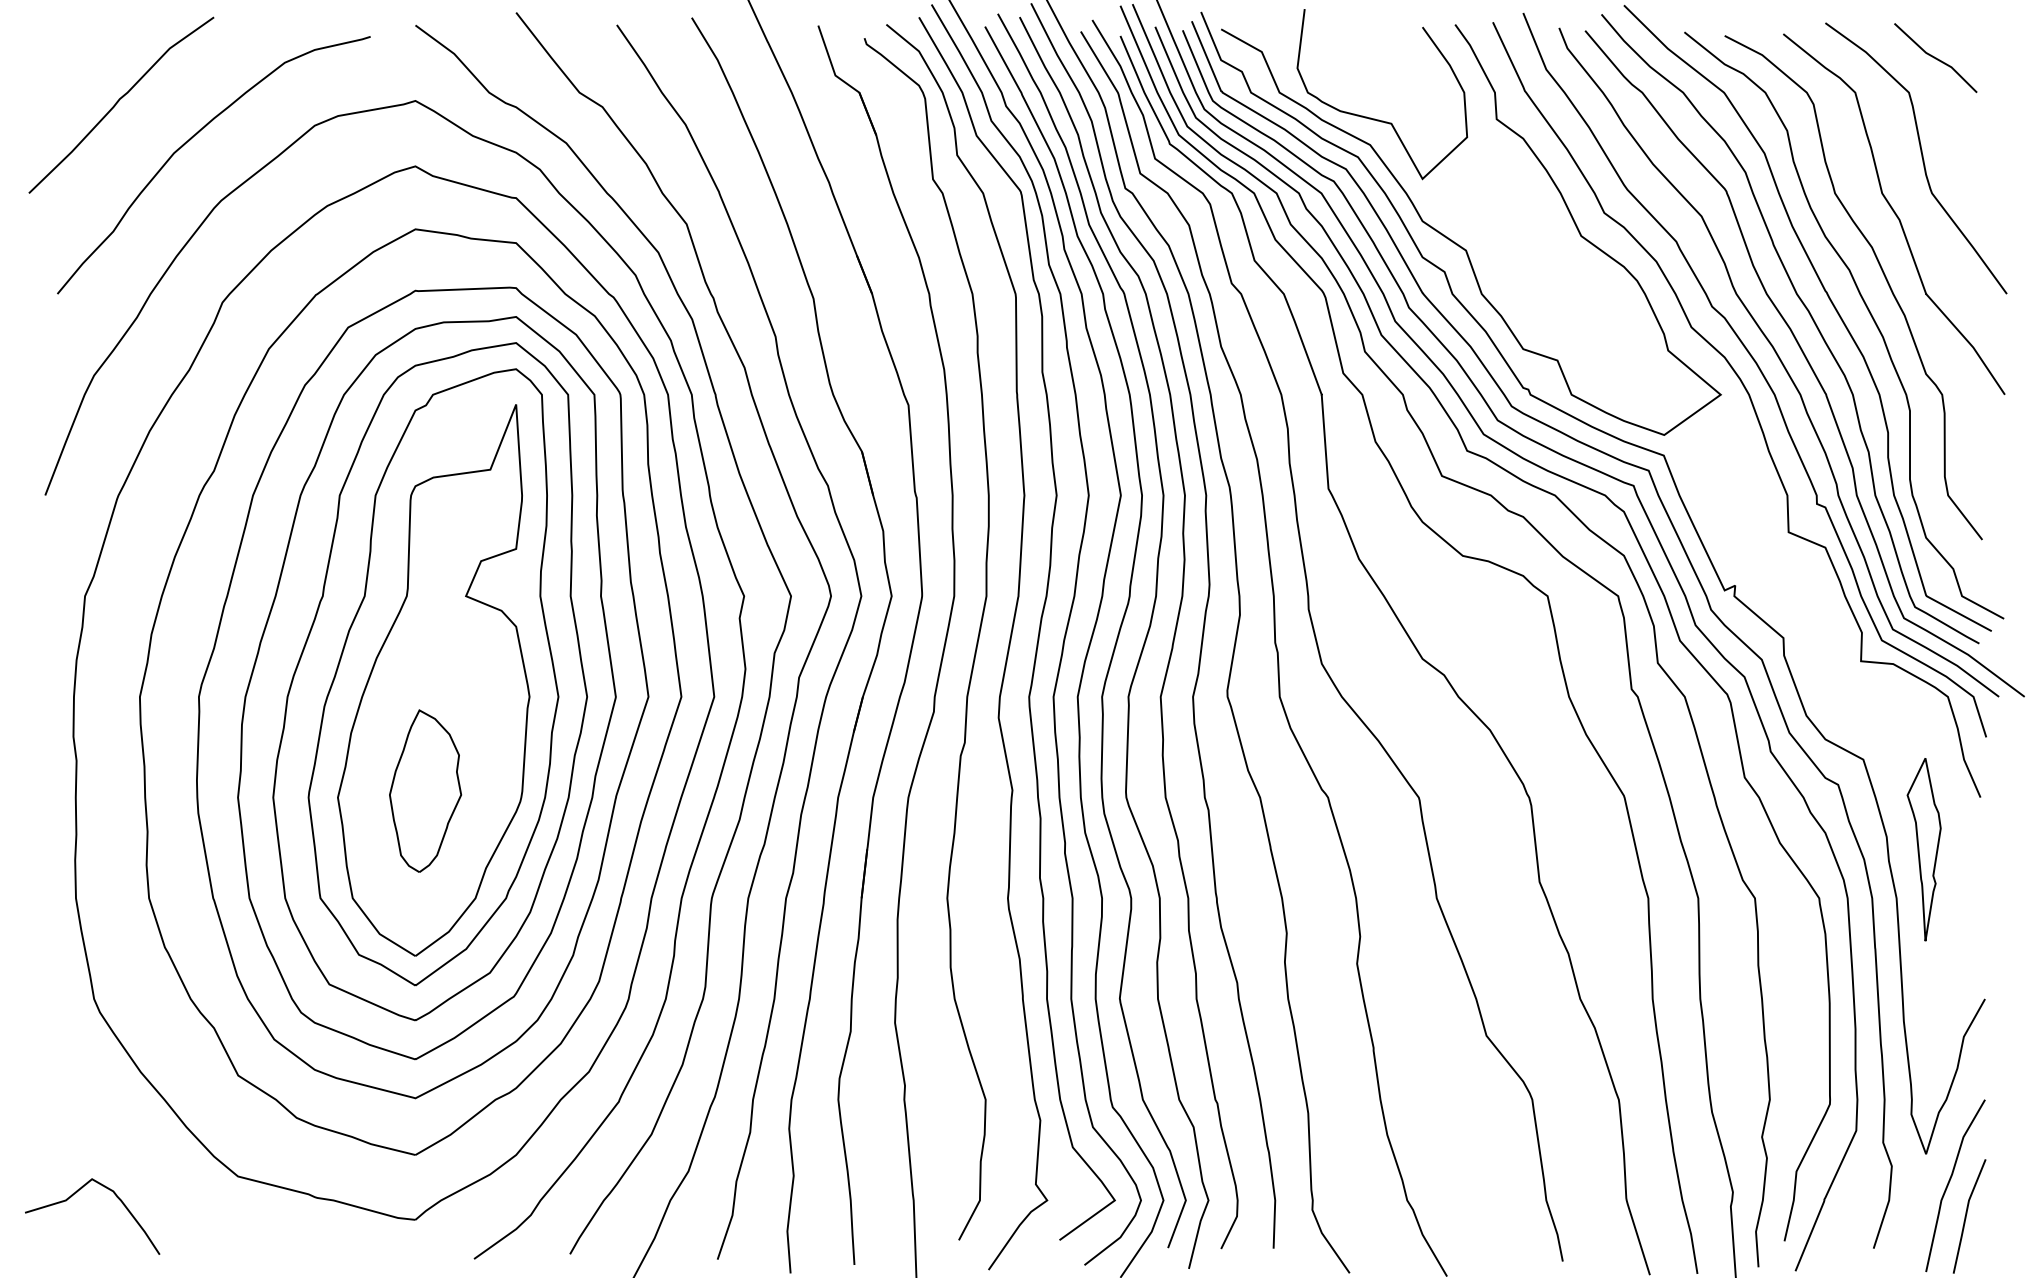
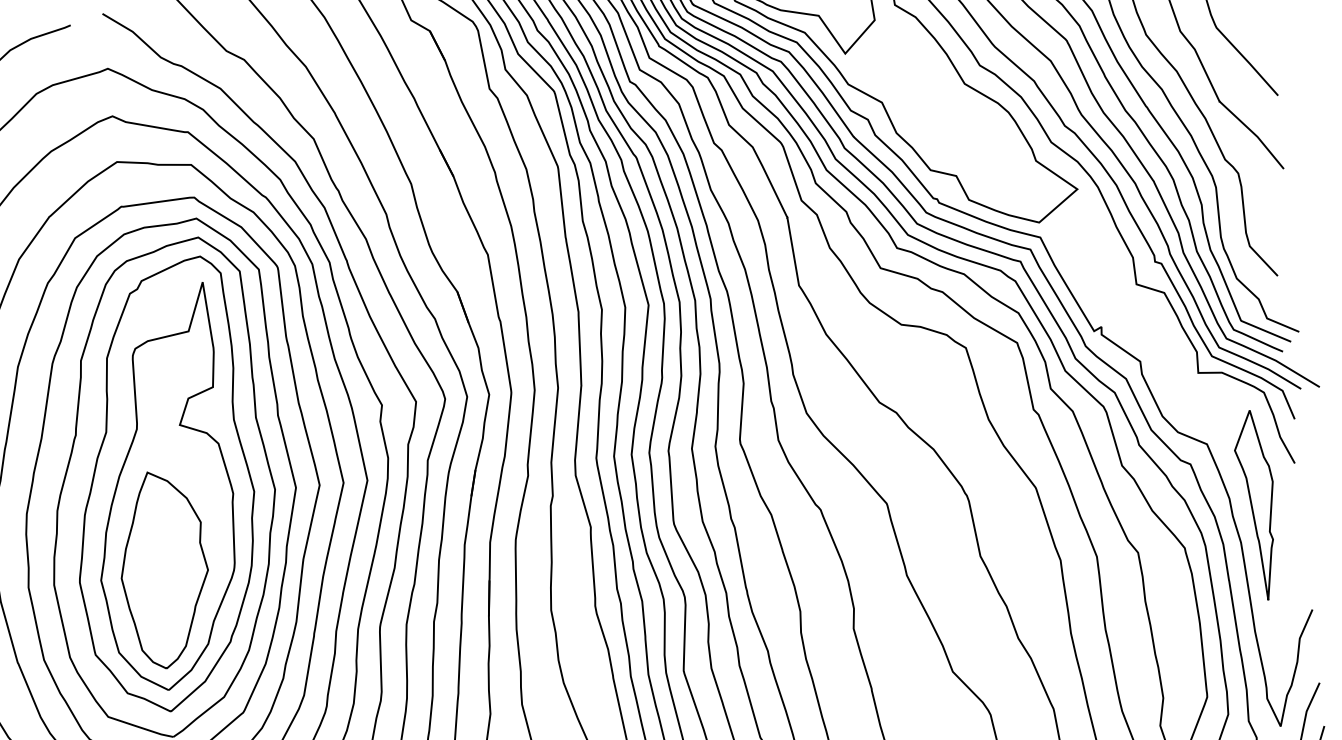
part: (425, 790) -> (164, 569), size x1.67
part: (1923, 849) -> (1257, 505), size x1.43

